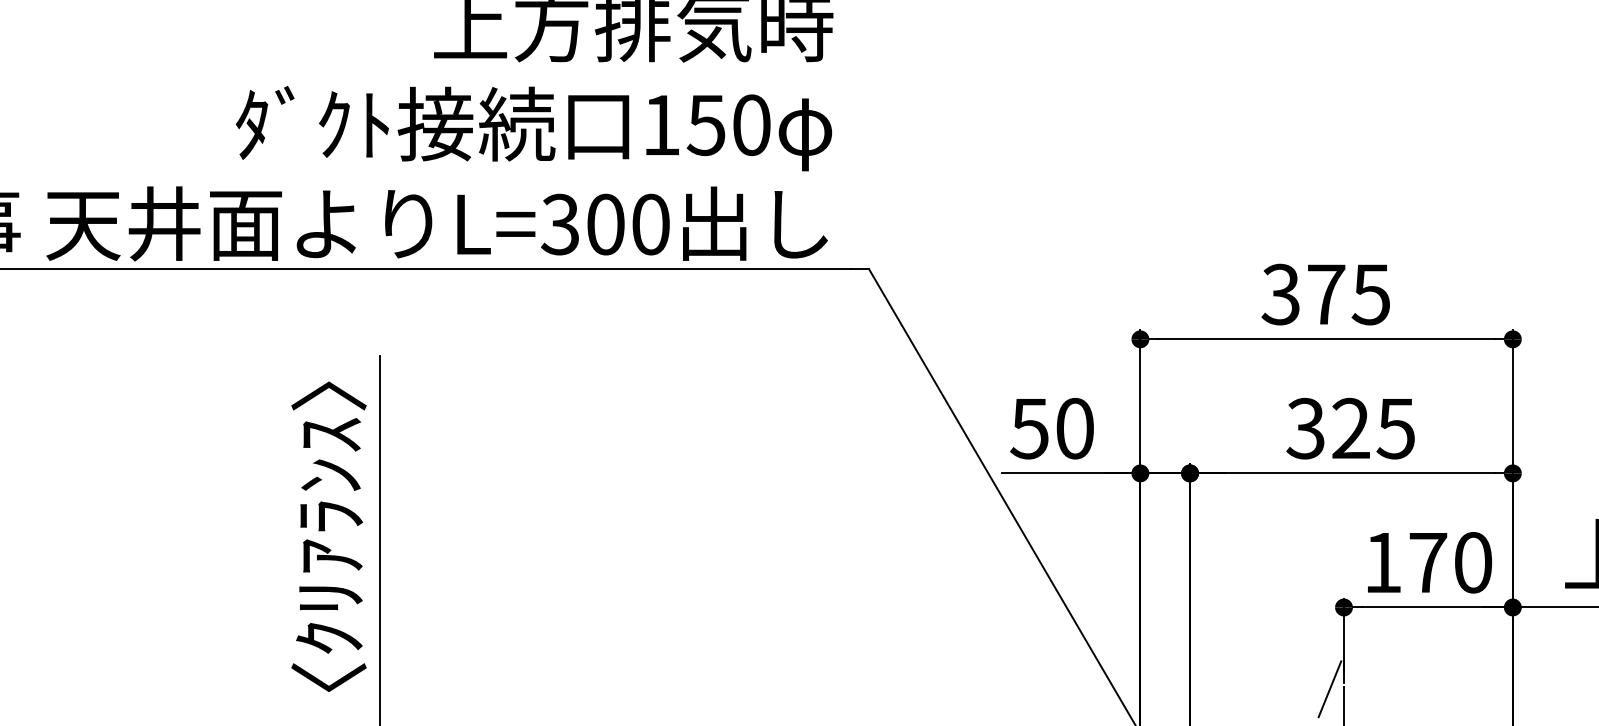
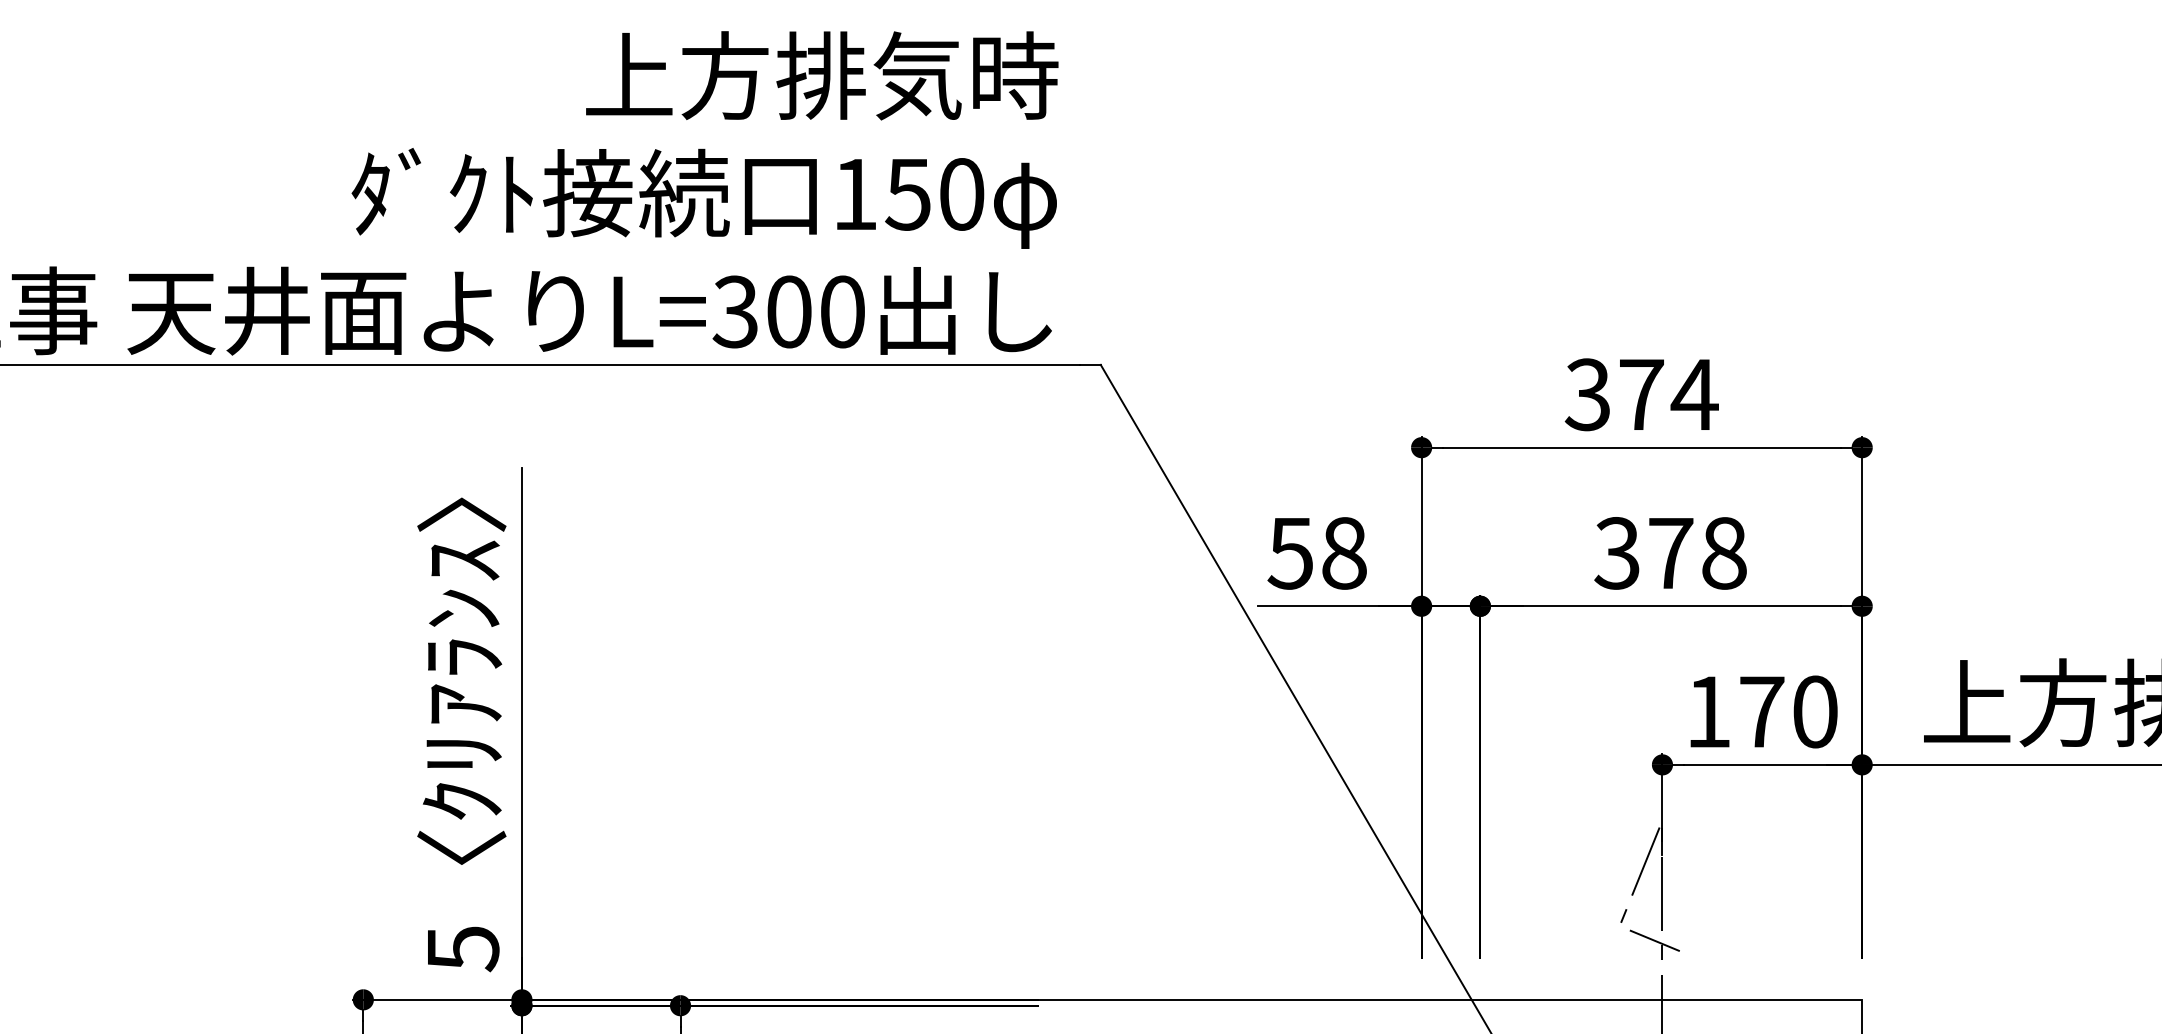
text: (1371, 295) -> (1694, 395), 375 -> 374
text: (1075, 428) -> (1344, 553), 50 -> 58
text: (1373, 428) -> (1697, 553), 325 -> 378

